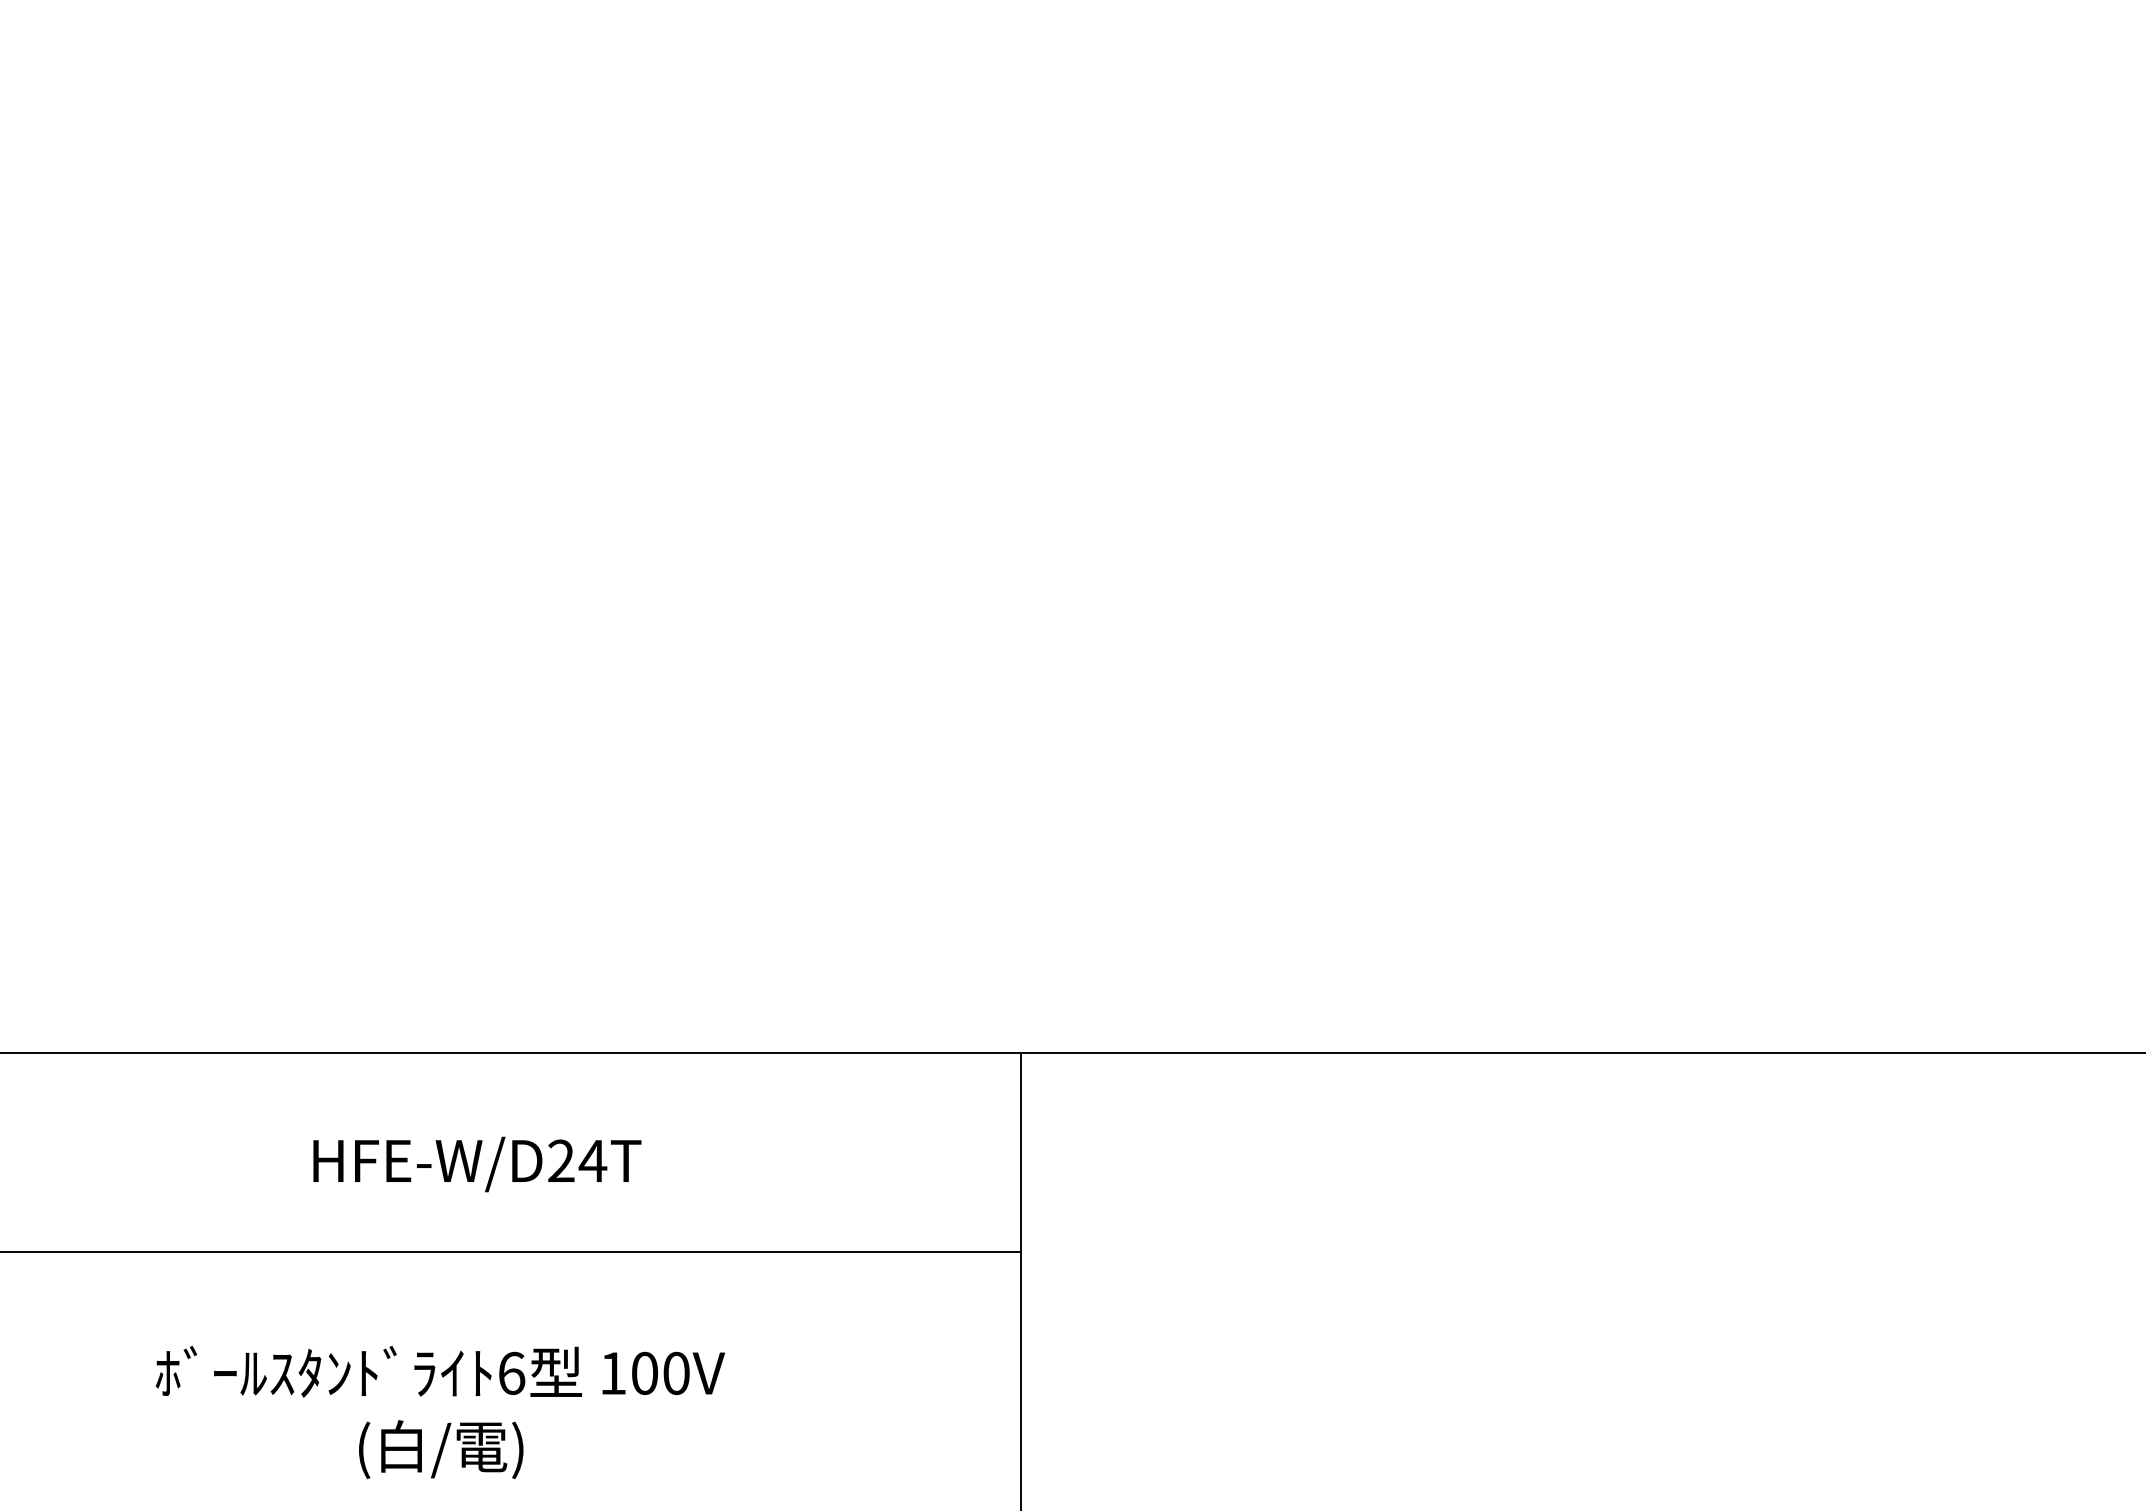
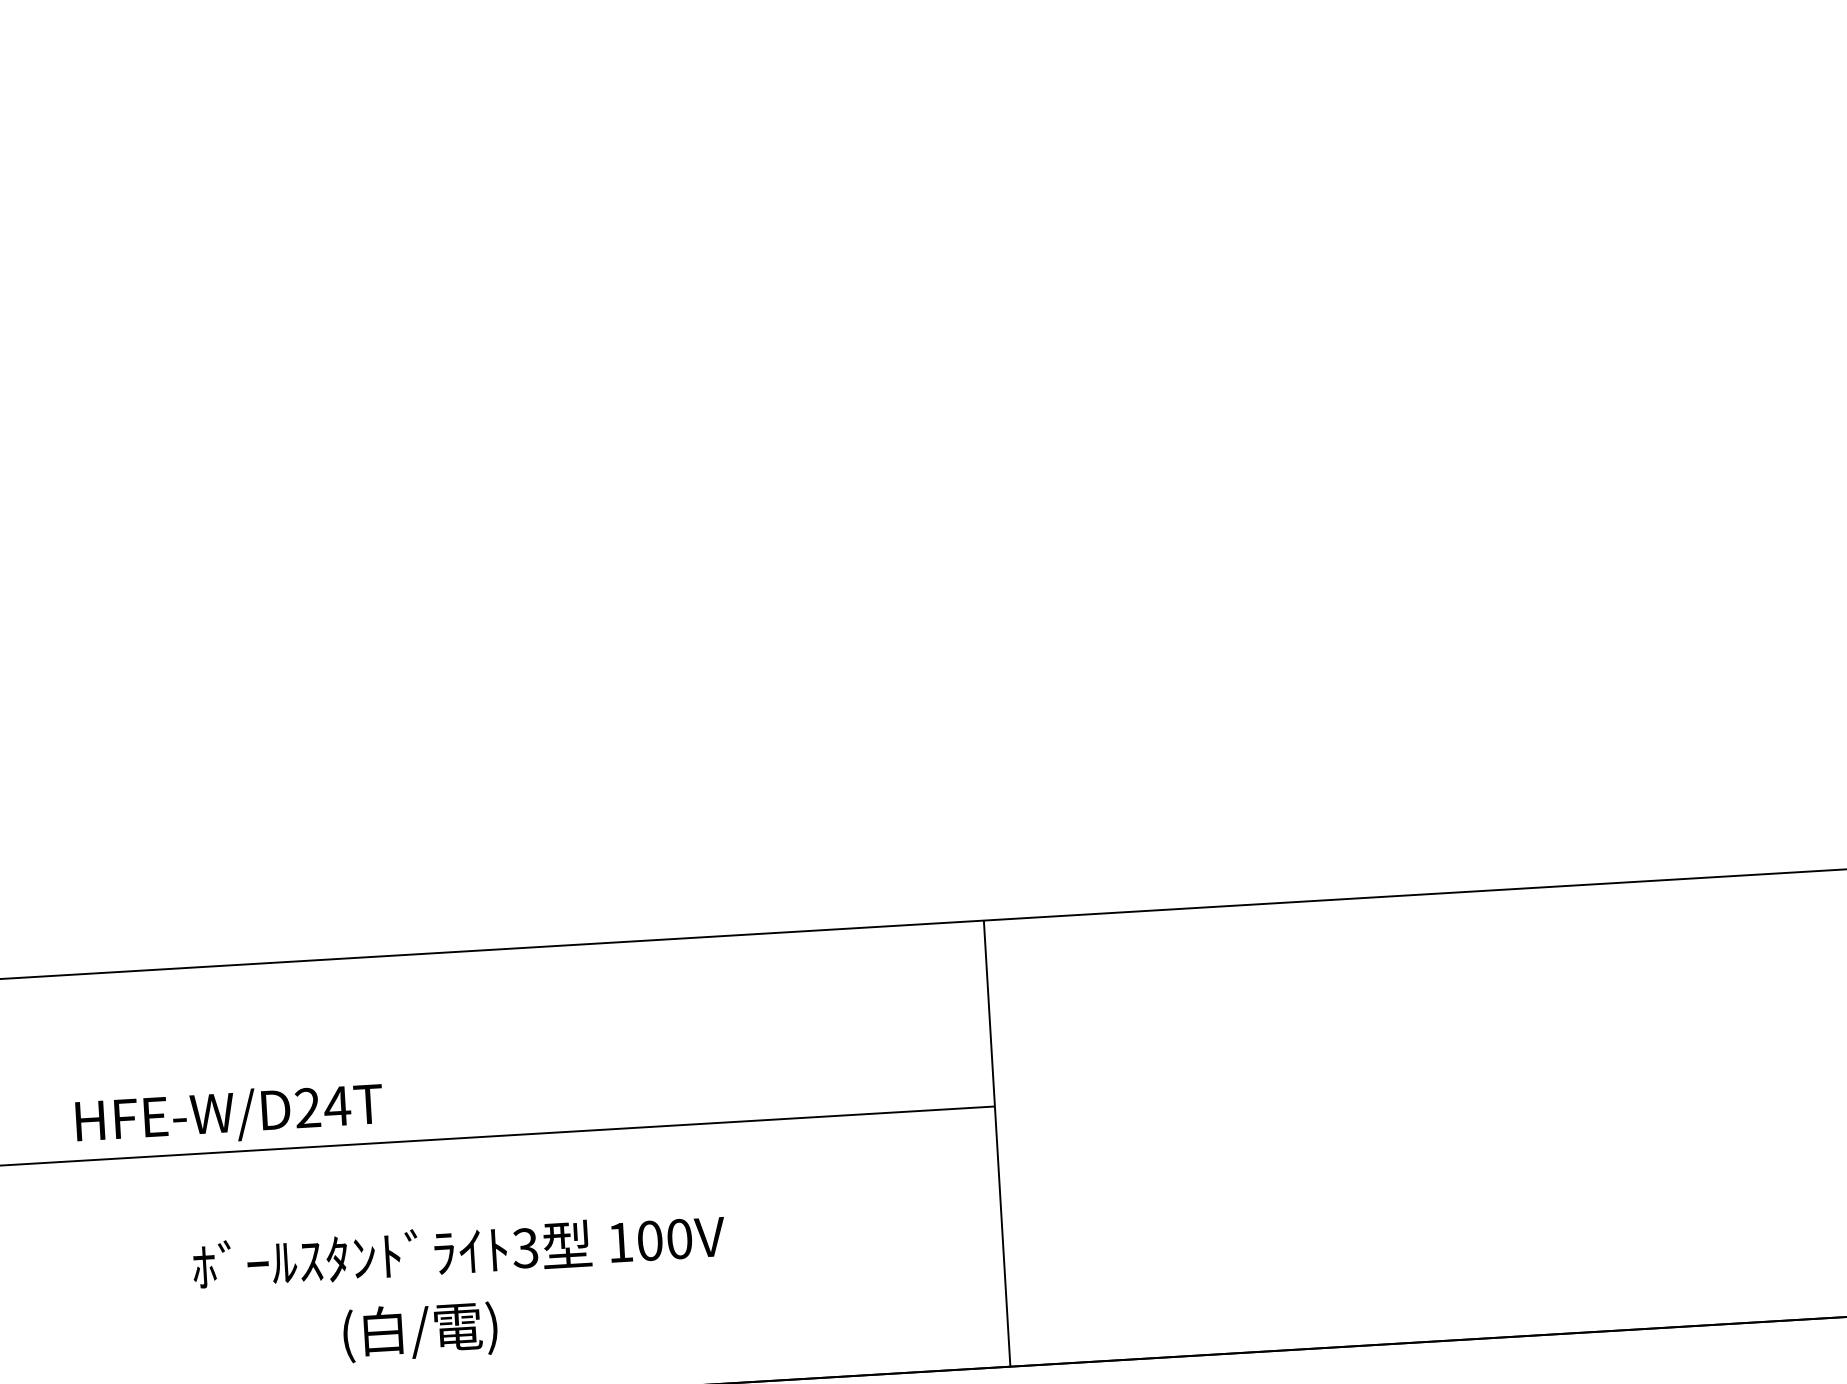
text: (477, 1164) -> (229, 1115), moved
text: (511, 1373) -> (525, 1248), 6 -> 3
text: (441, 1449) -> (420, 1331), moved

